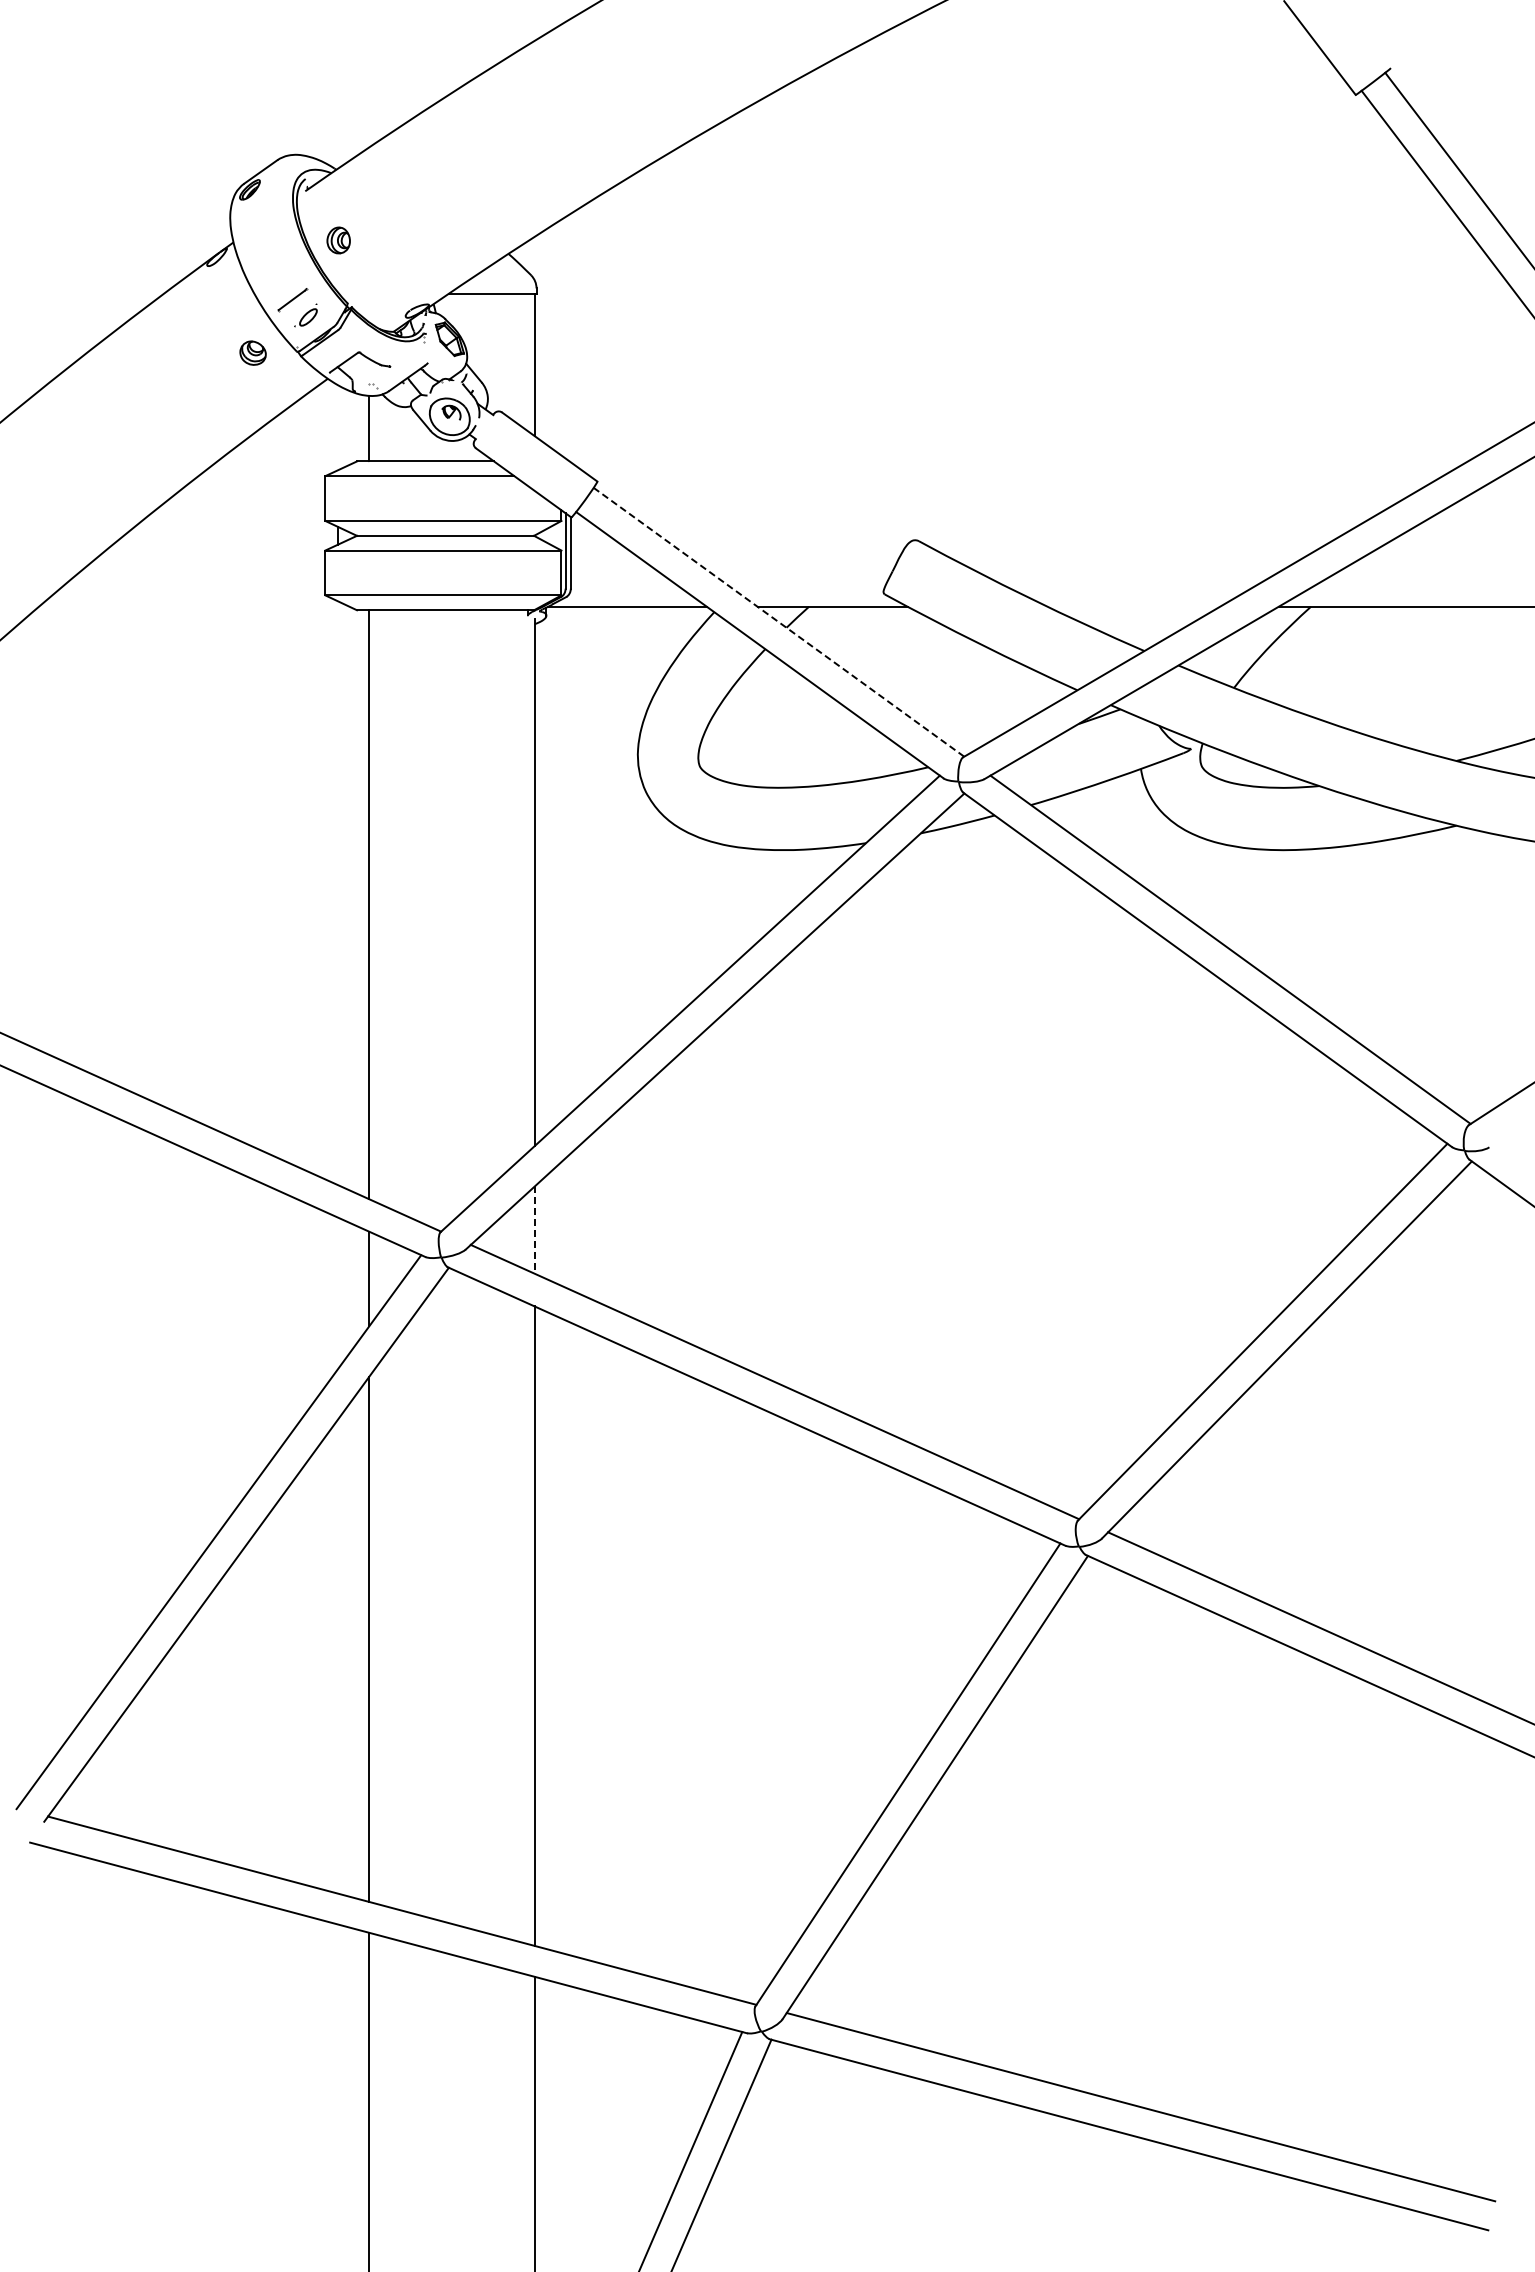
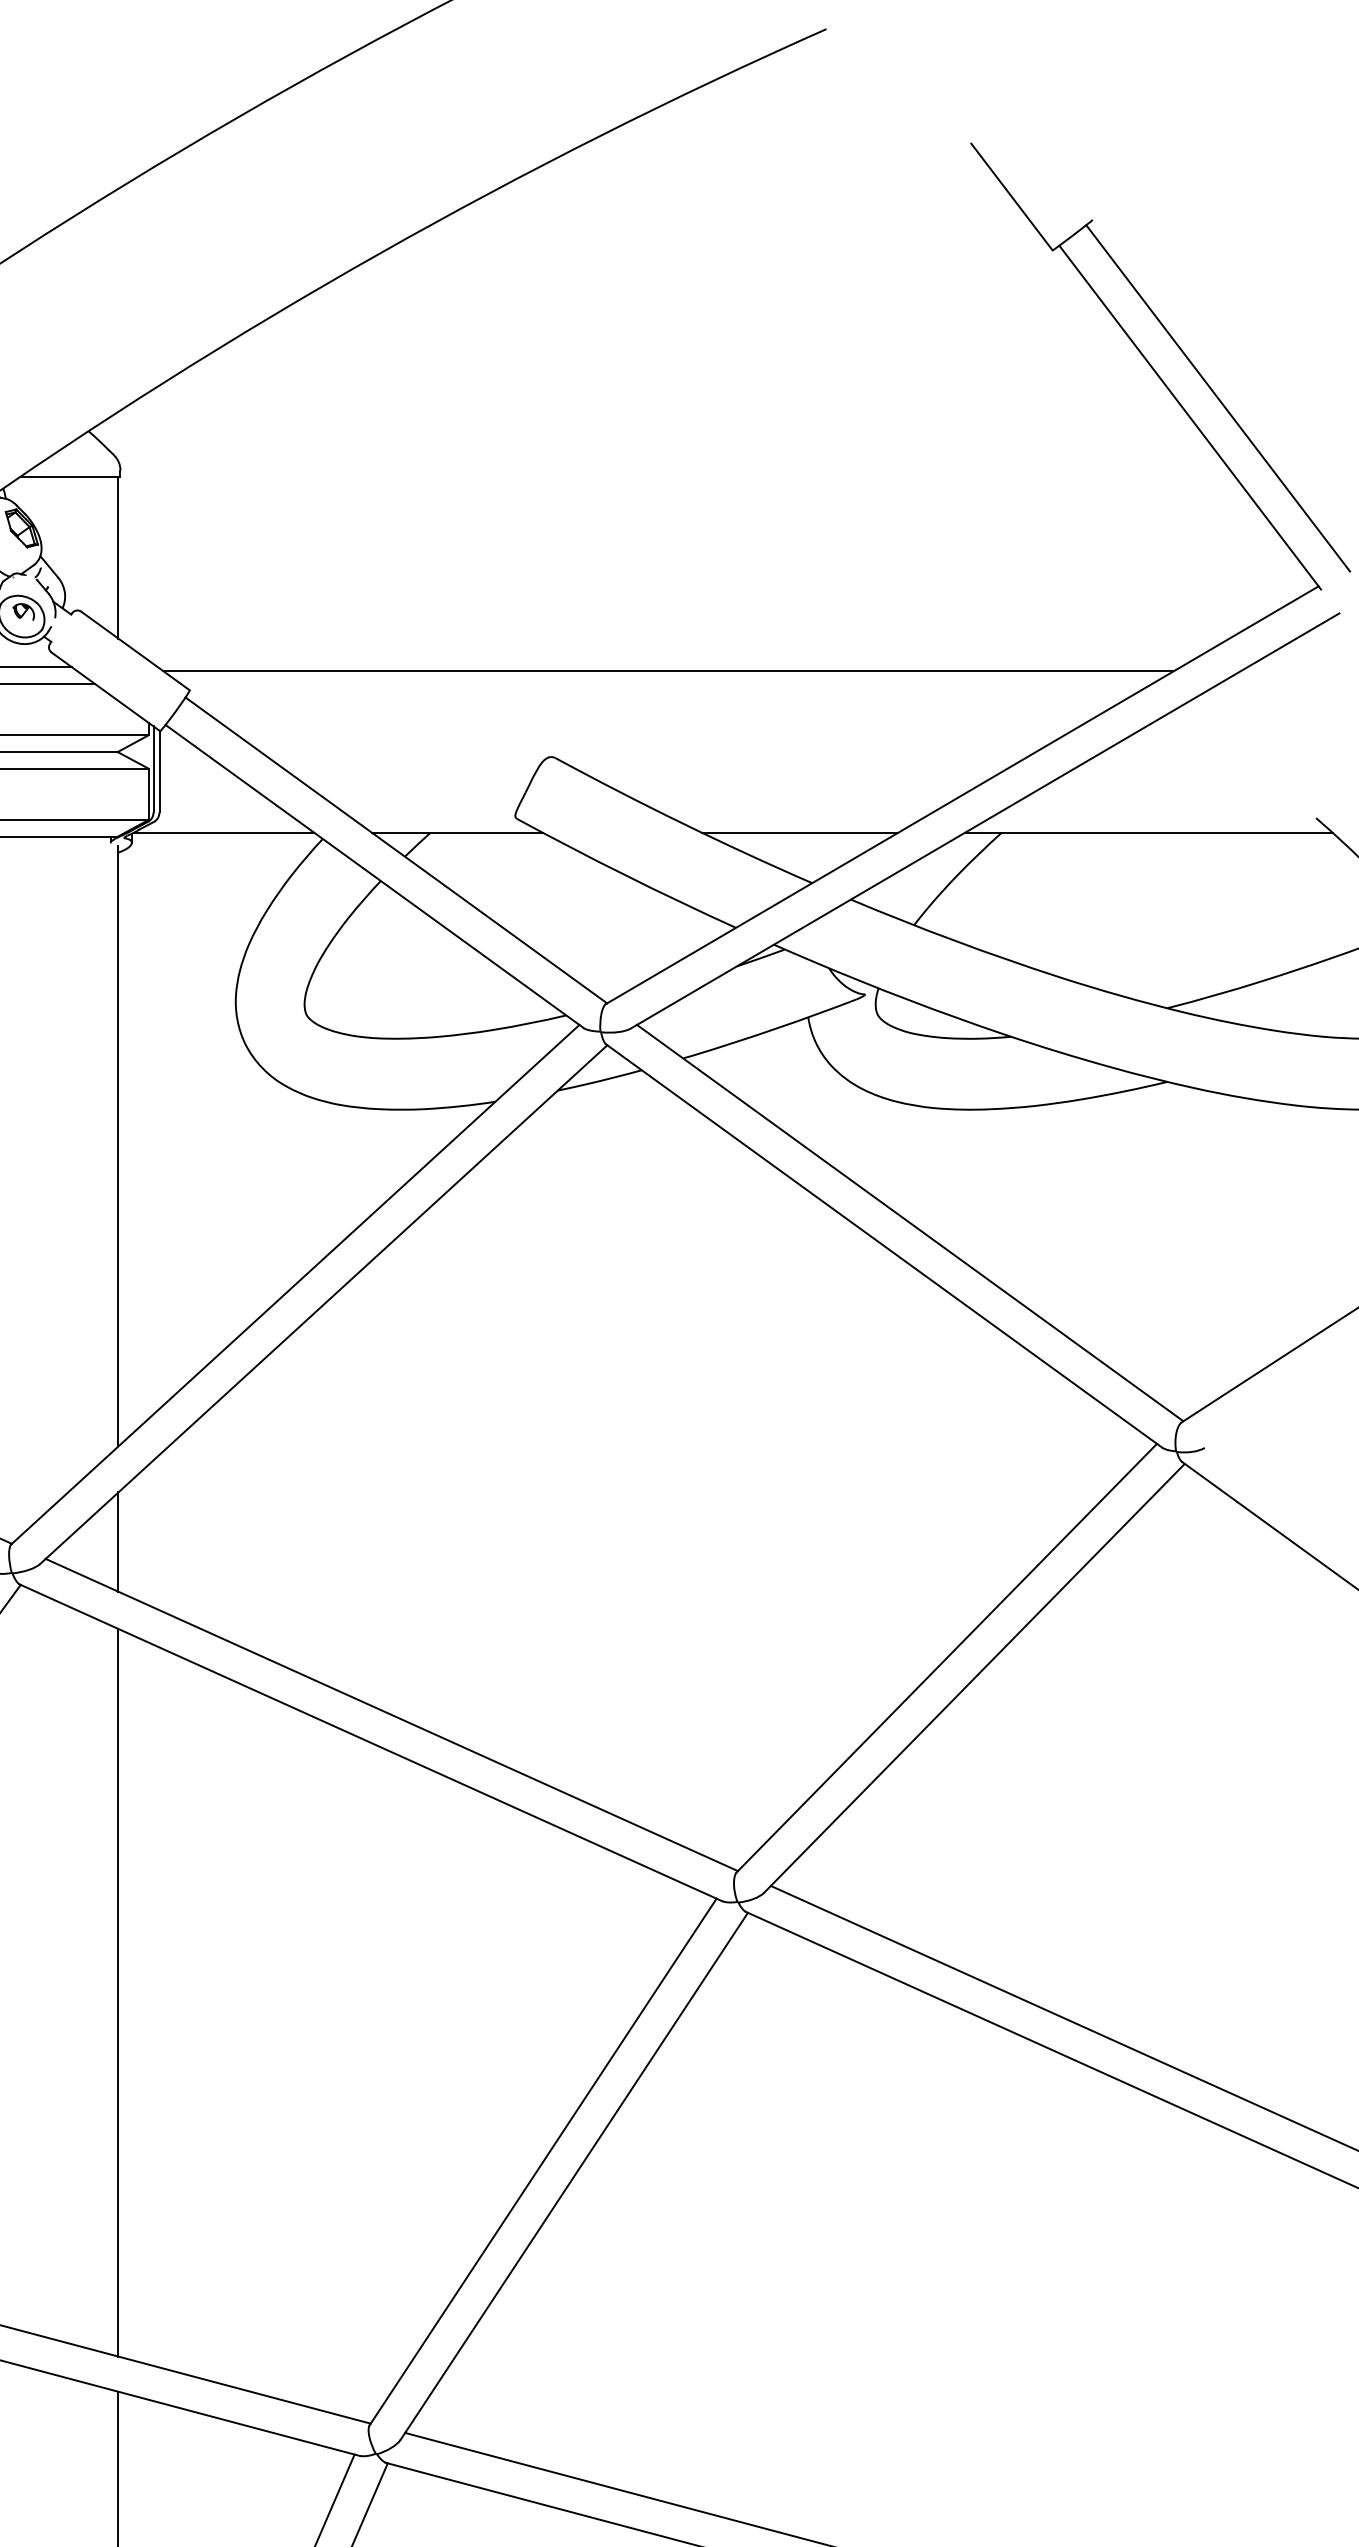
line: (1018, 464) -> (668, 670), added
line: (1133, 606) -> (799, 832), added
line: (778, 622) -> (395, 850), dashed -> solid
line: (534, 1230) -> (118, 1542), dashed -> solid

